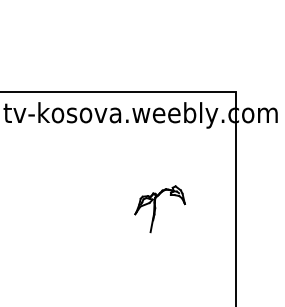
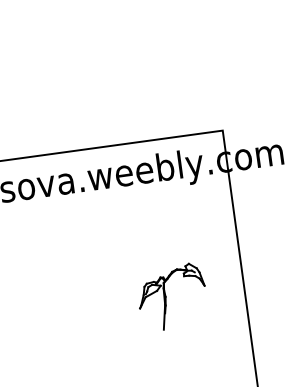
part: (159, 209) -> (171, 297), moved

